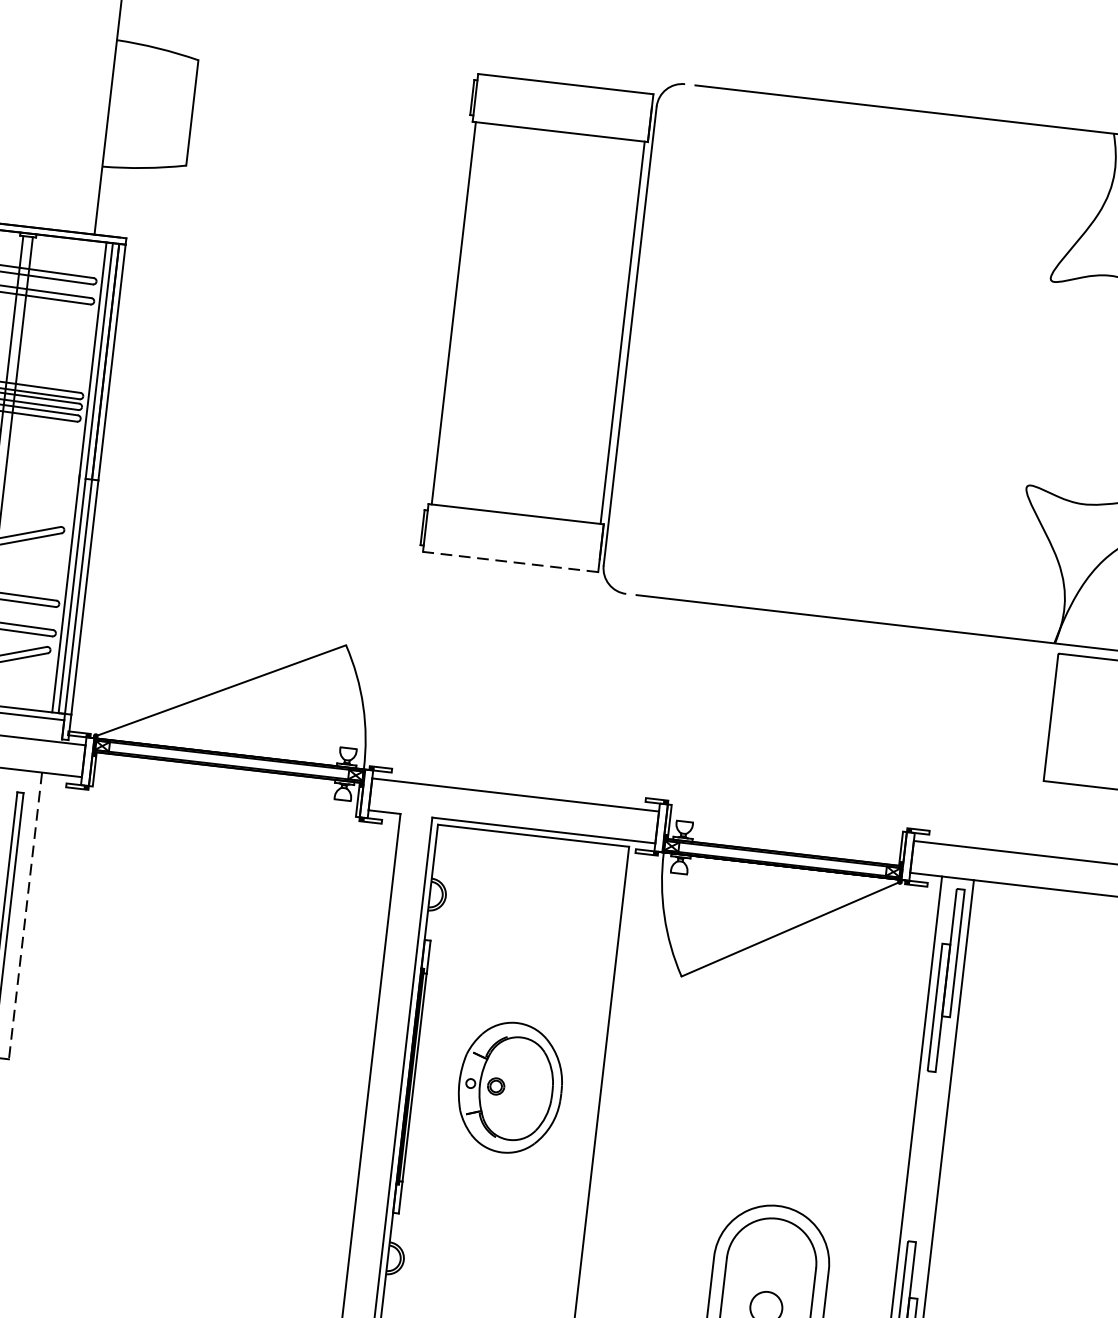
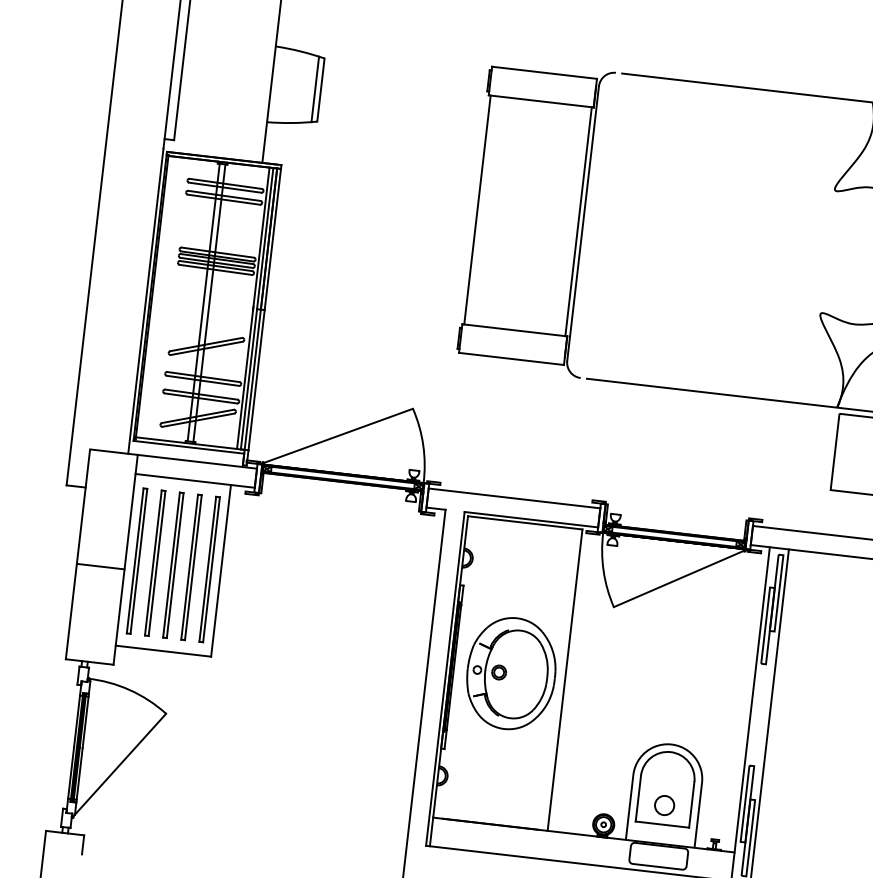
line: (183, 112) -> (315, 89), added
line: (510, 561) -> (511, 358), dashed -> solid
line: (24, 917) -> (220, 571), dashed -> solid
part: (510, 1087) -> (511, 673), size x1.43

